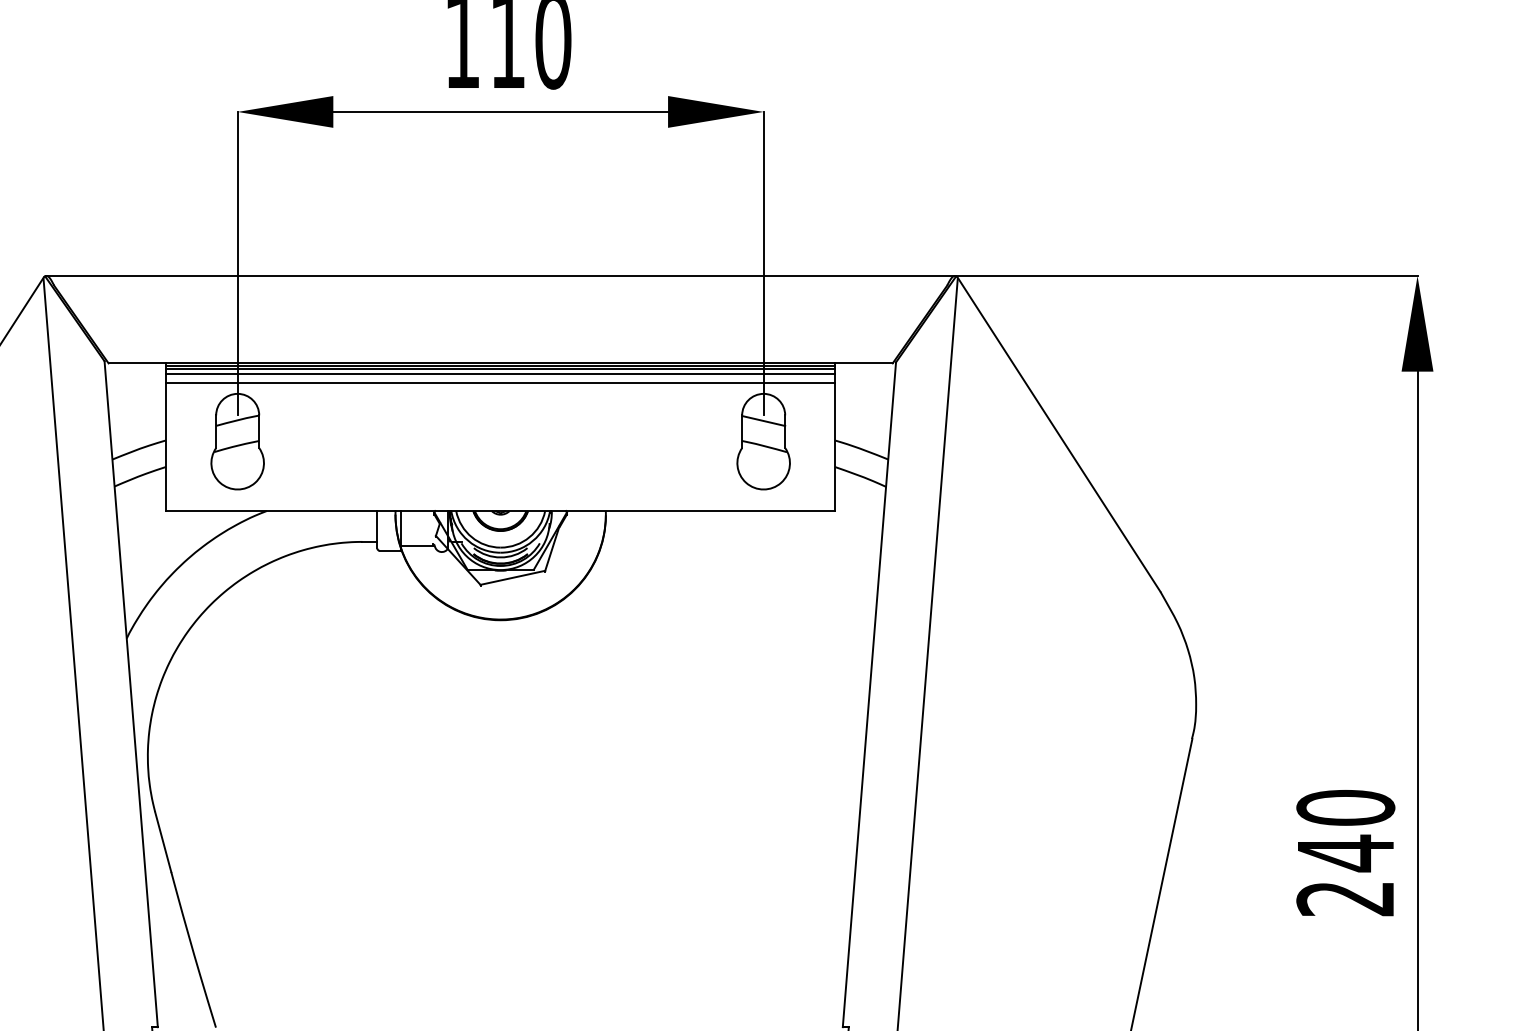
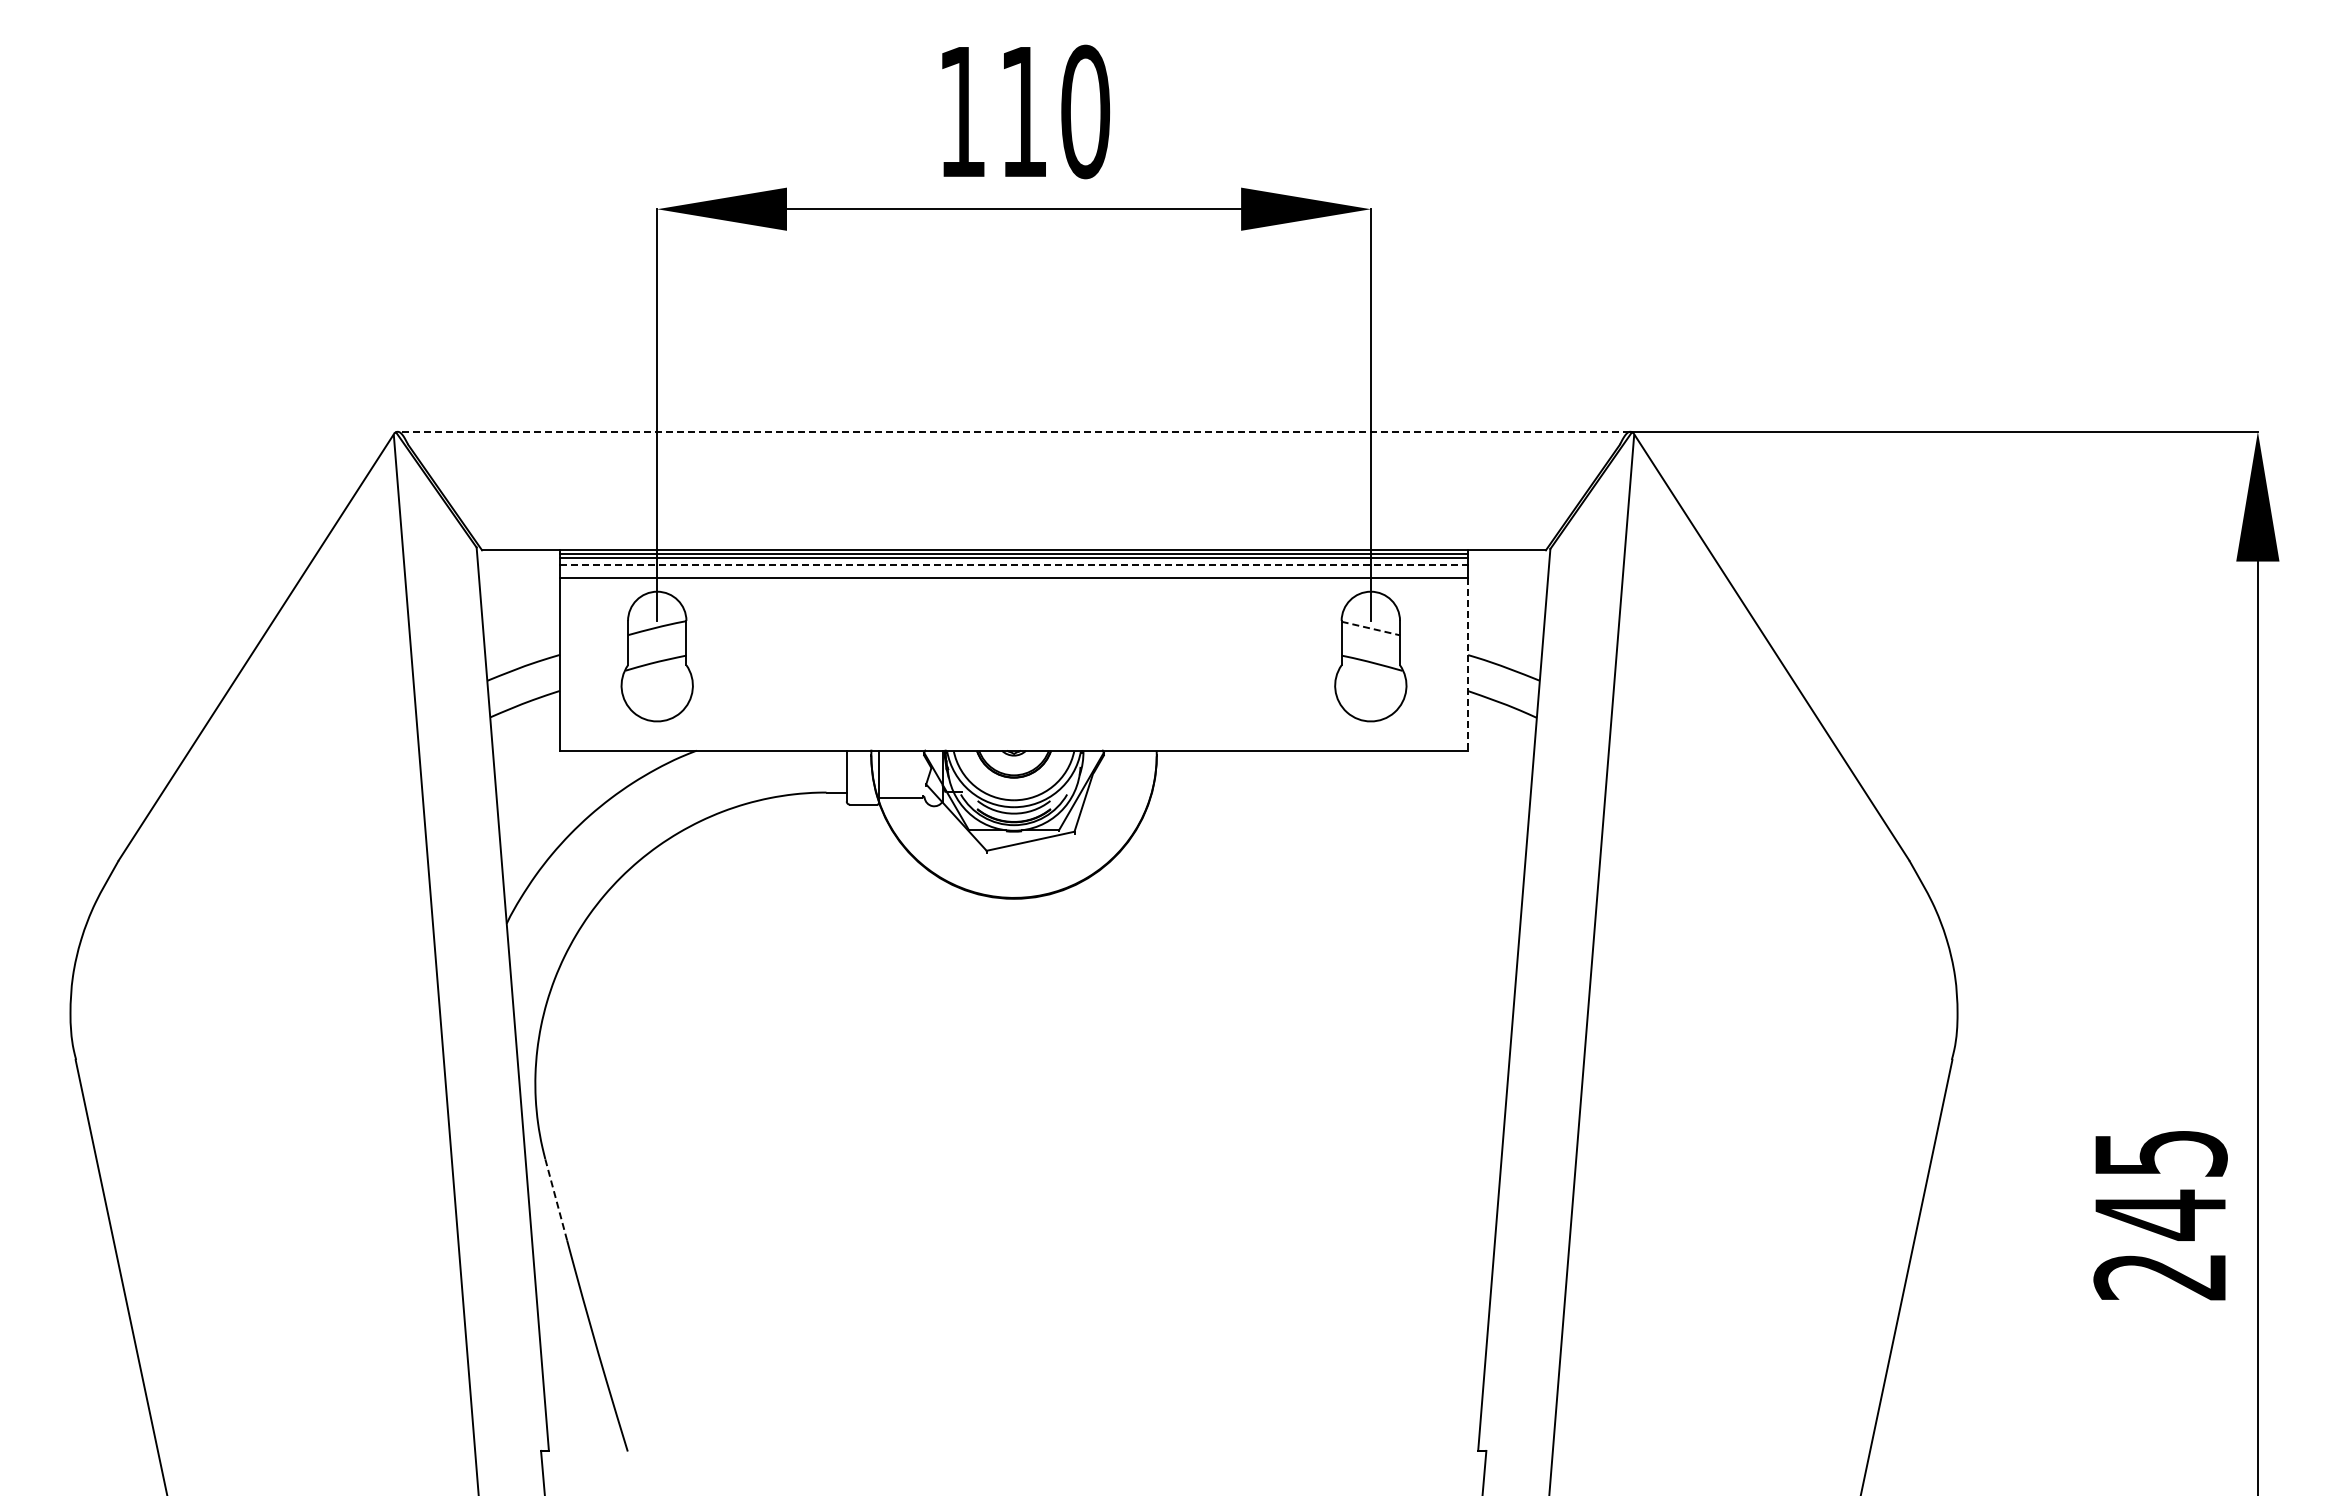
line: (500, 275) -> (1013, 431), solid -> dashed
line: (501, 373) -> (1014, 564), solid -> dashed
line: (763, 420) -> (1370, 628), solid -> dashed
line: (835, 447) -> (1468, 664), solid -> dashed
text: (1345, 807) -> (2160, 1153), 240 -> 245
line: (163, 841) -> (556, 1199), solid -> dashed

